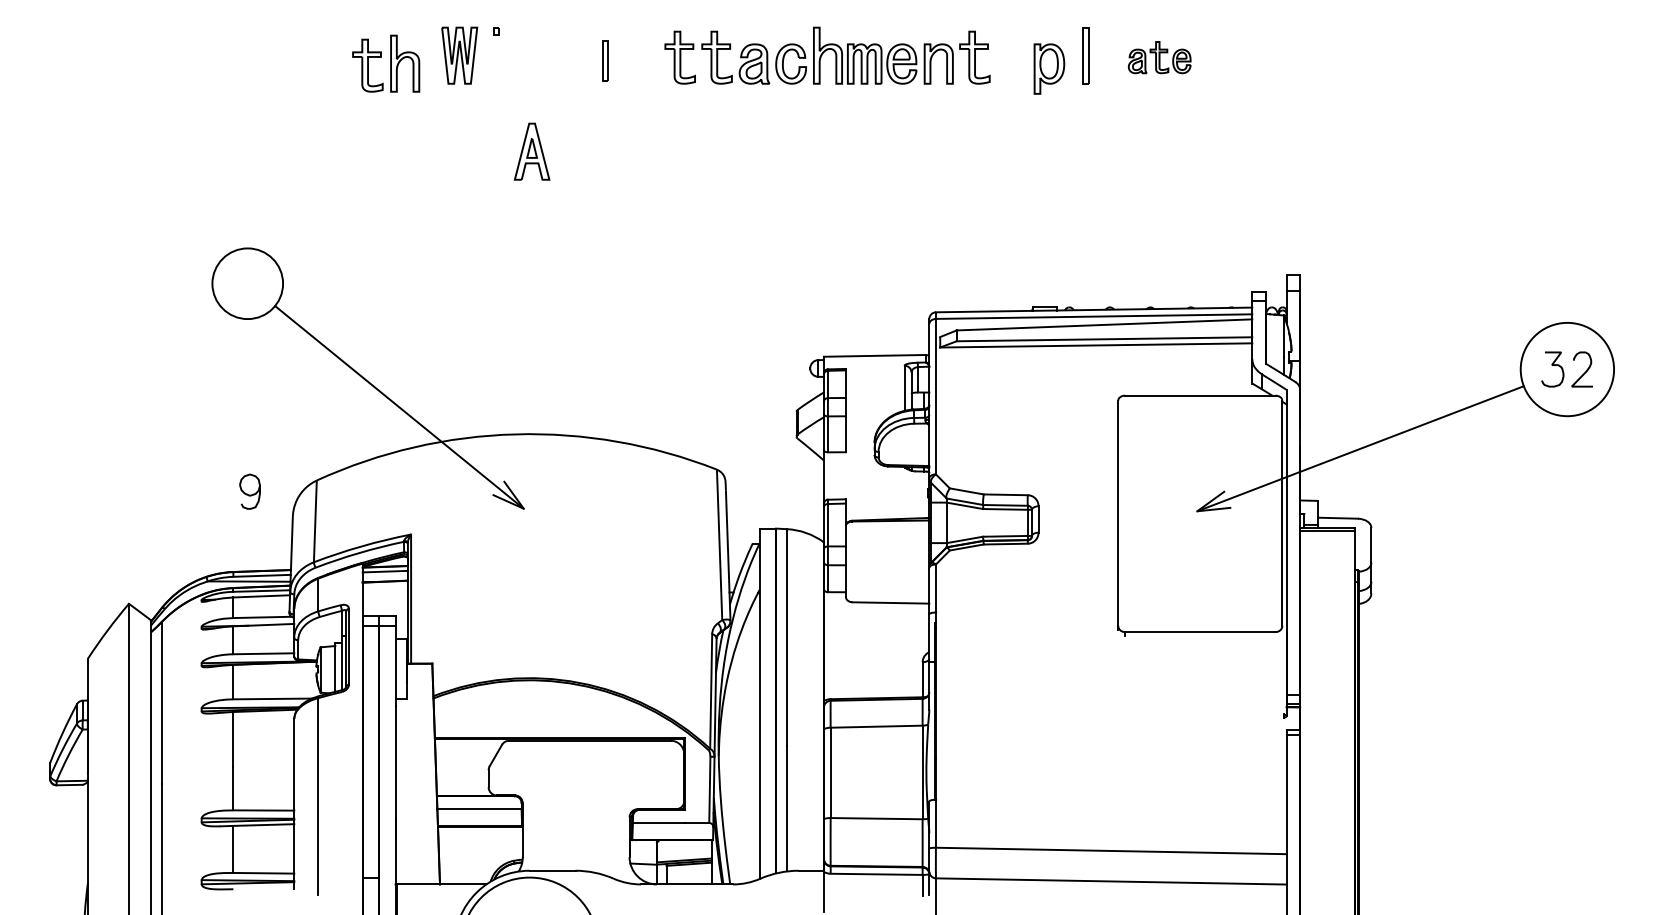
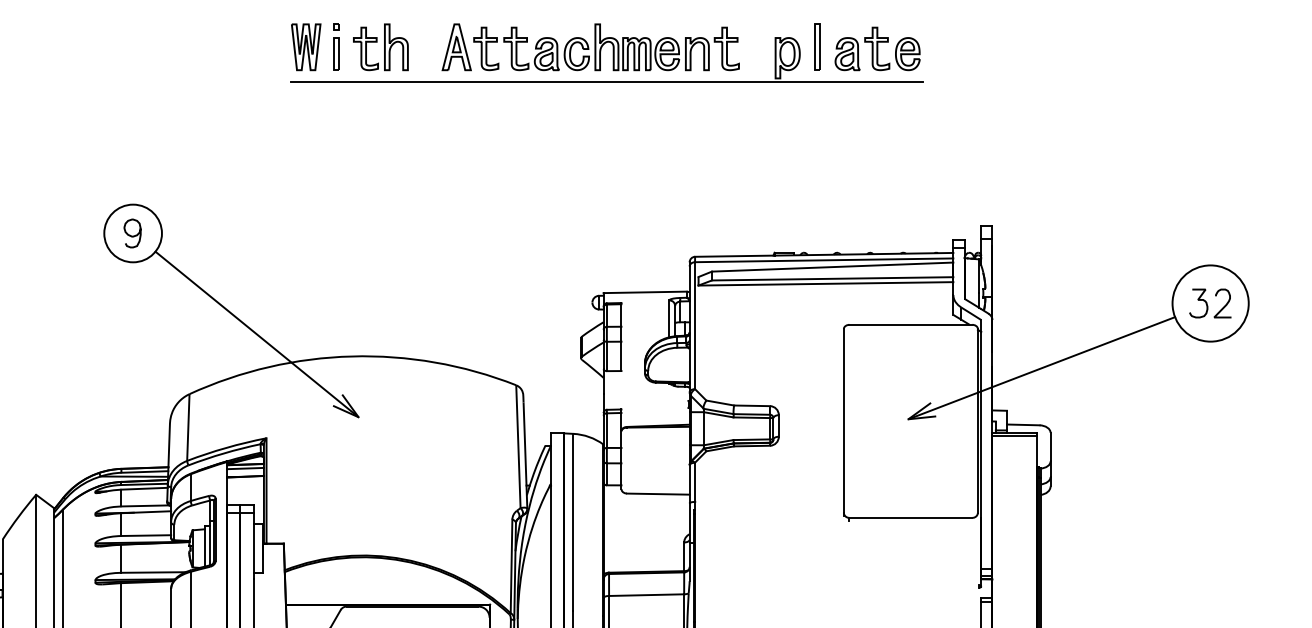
part: (1159, 57) -> (877, 48), size x1.67
part: (605, 60) -> (336, 53), moved
part: (386, 63) -> (381, 47), moved
line: (828, 98) -> (607, 82), added
part: (531, 151) -> (456, 47), moved
curve: (247, 493) -> (130, 234), moved

